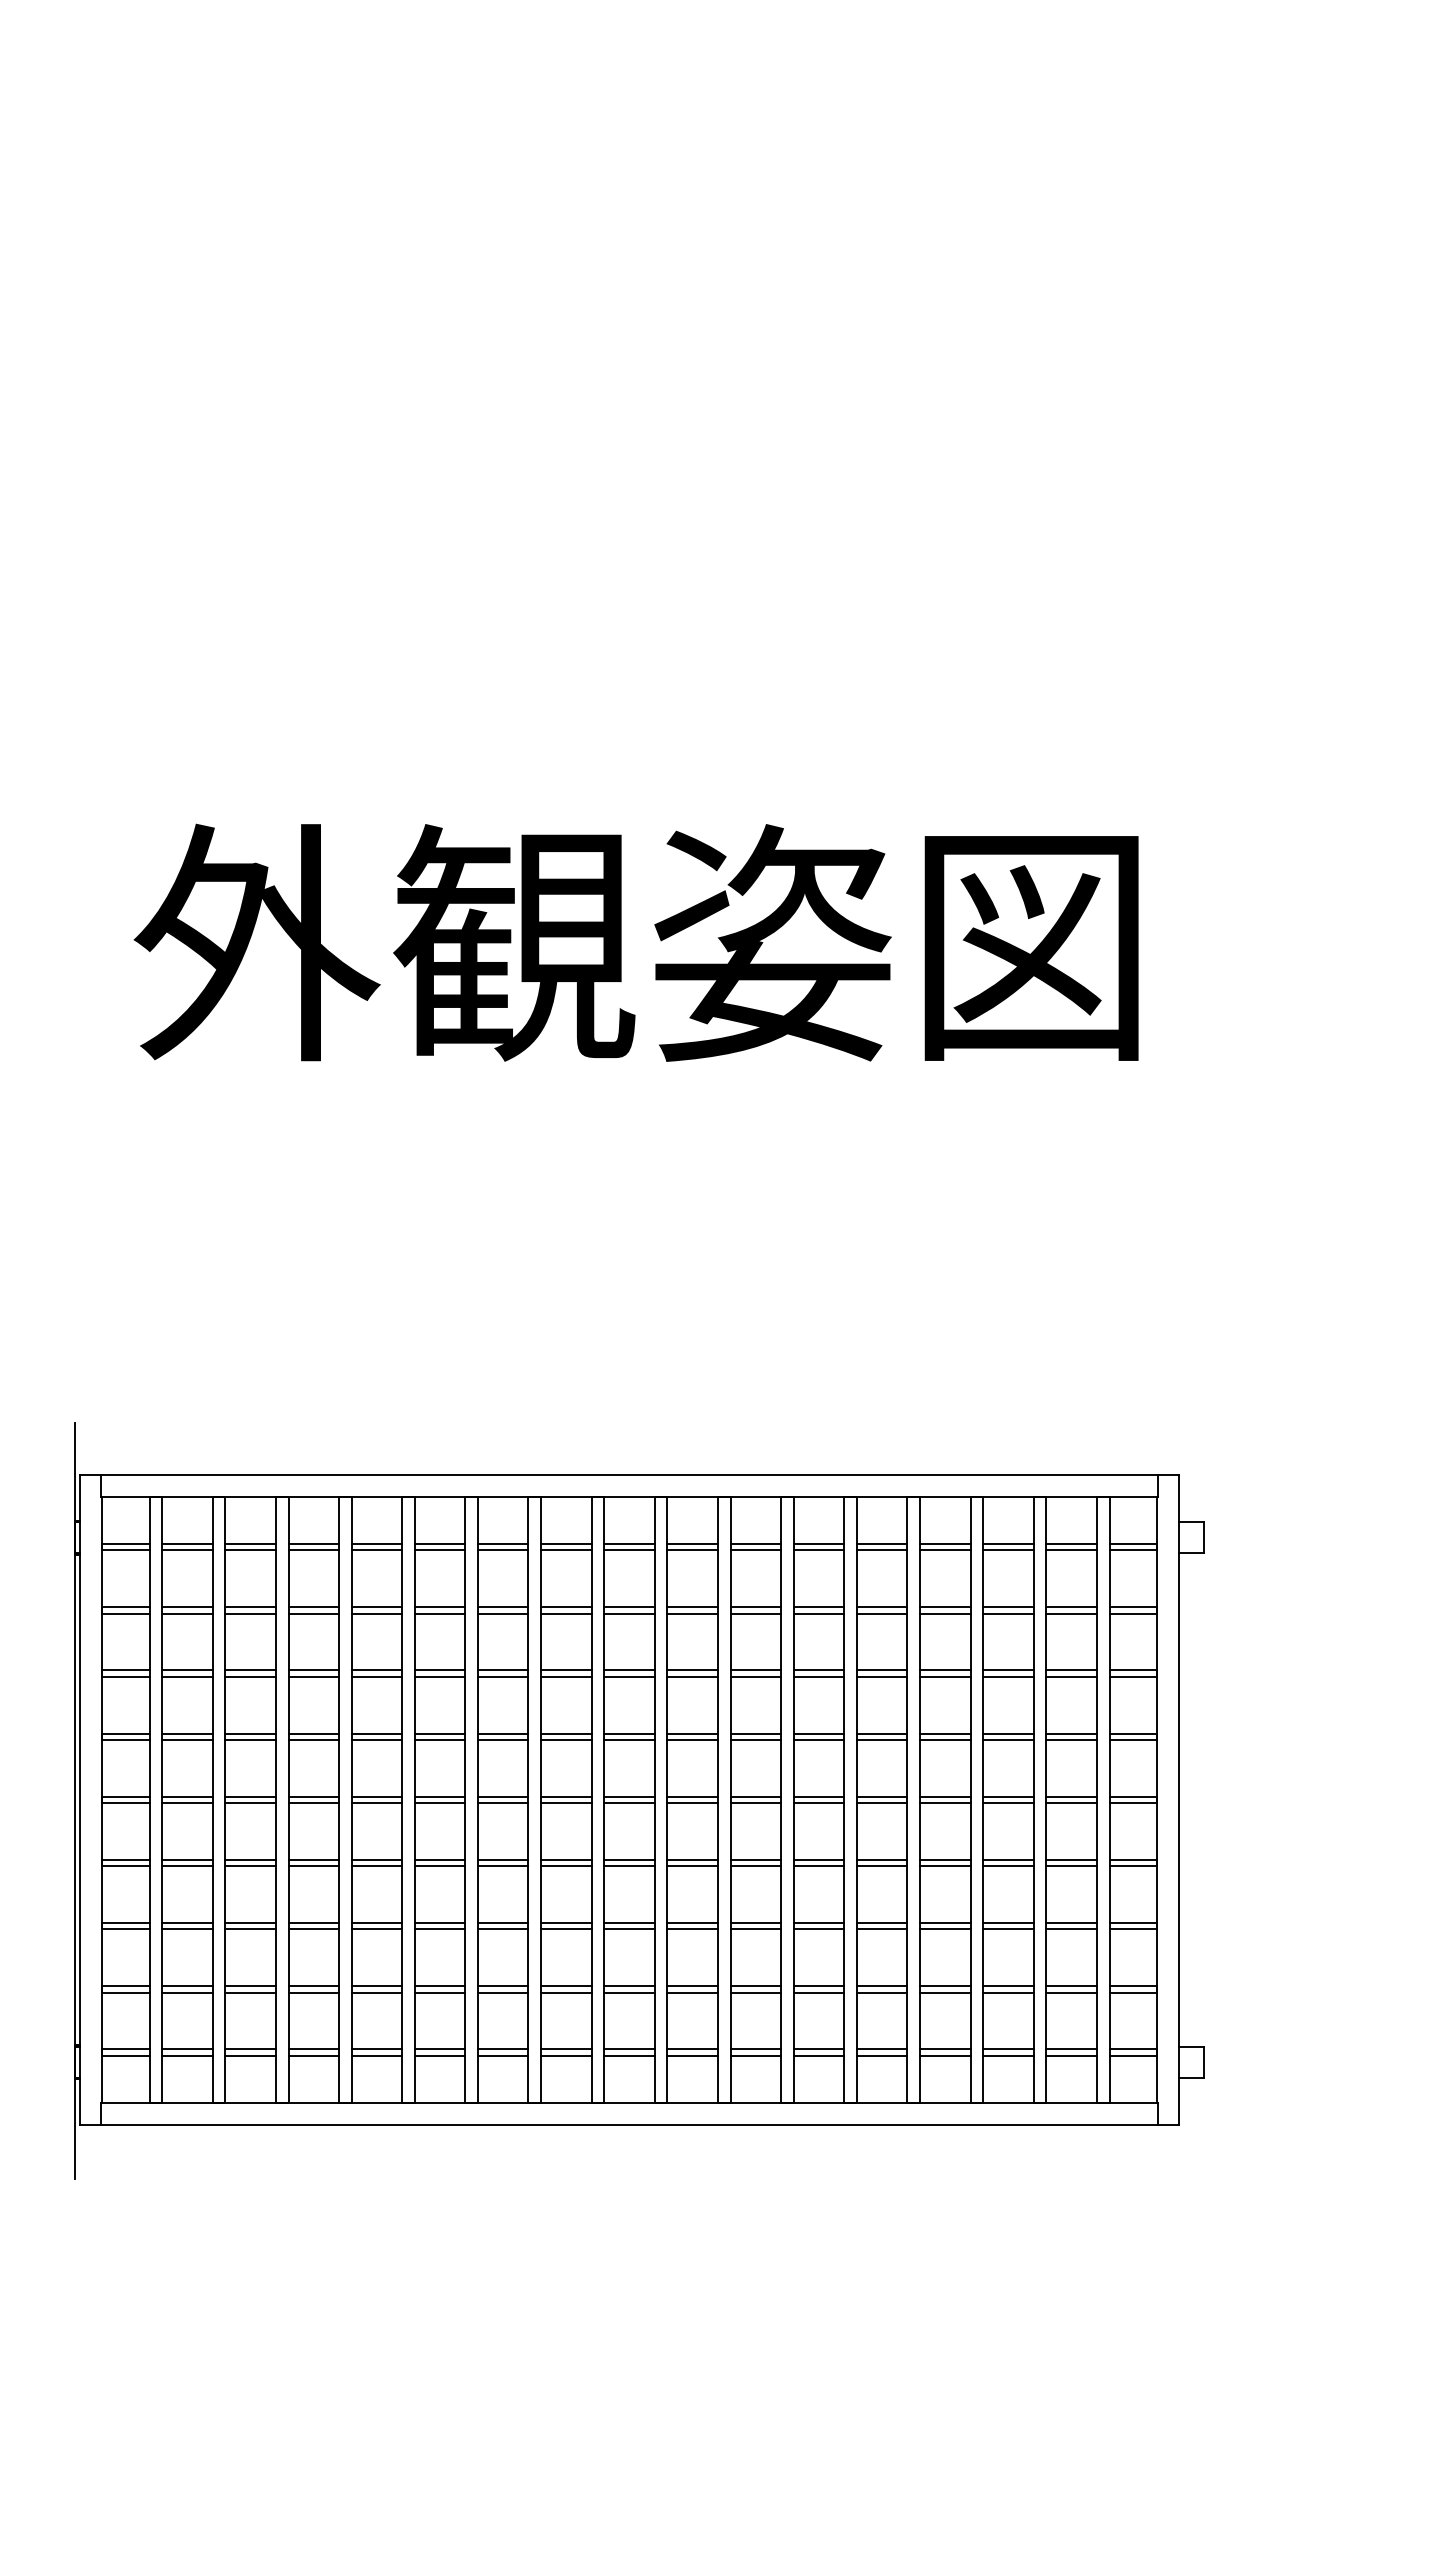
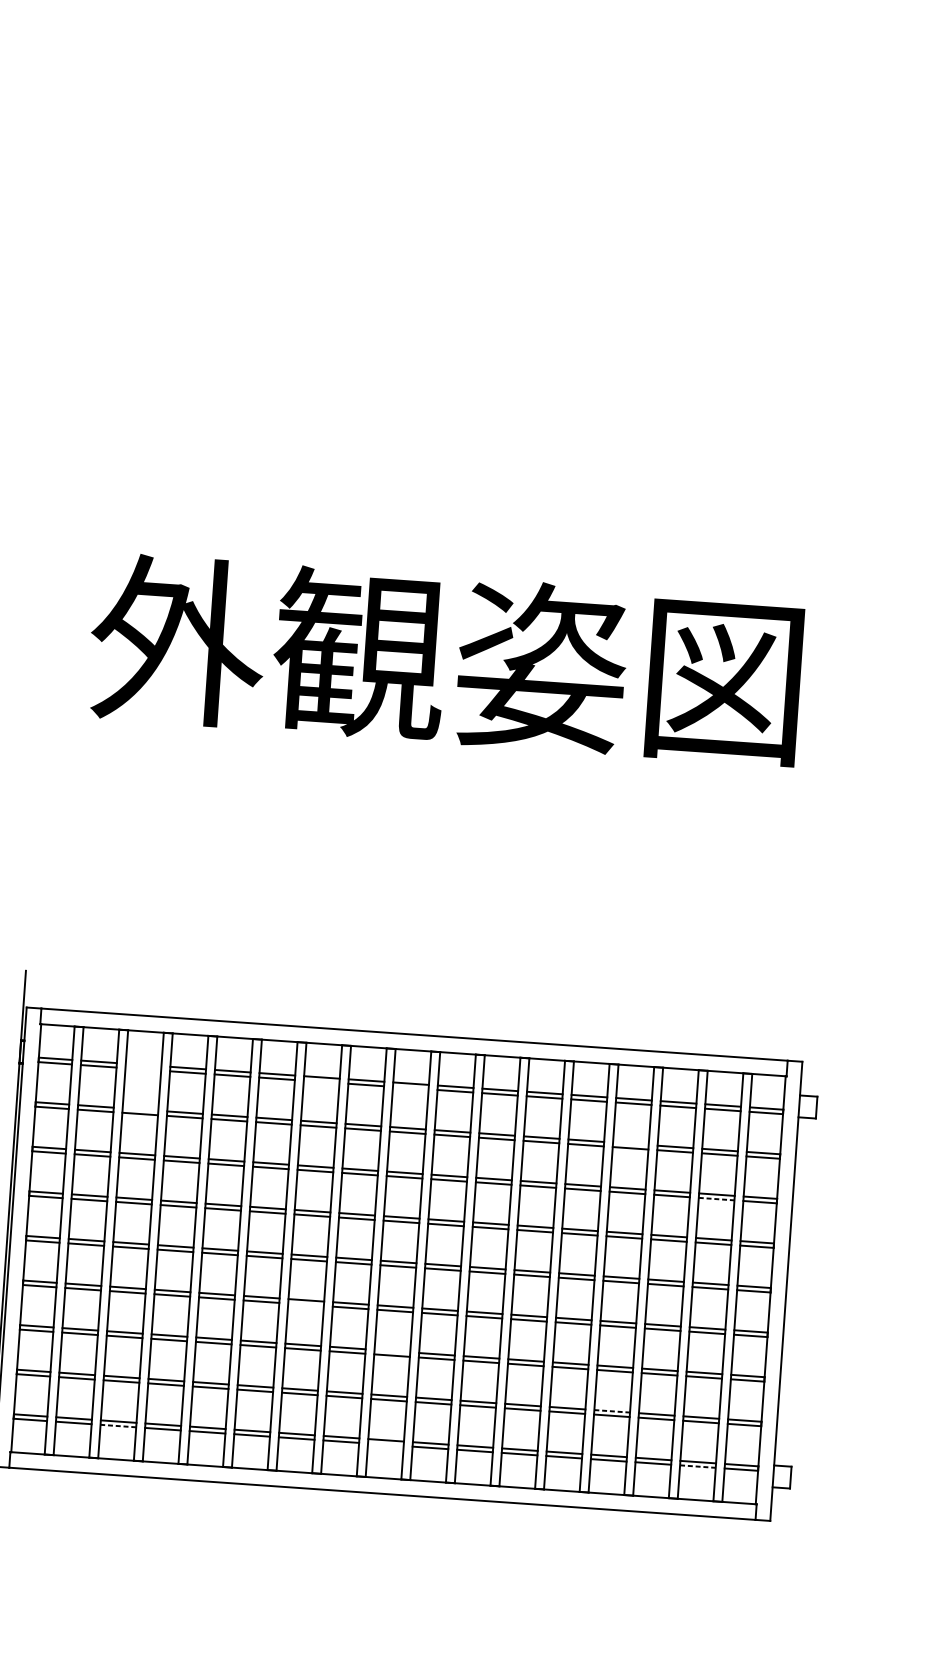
line: (250, 1544) -> (143, 1065), removed
line: (250, 1550) -> (143, 1069), removed
line: (502, 1550) -> (321, 1081), removed
line: (629, 1550) -> (410, 1088), removed
line: (250, 1607) -> (140, 1109), removed
line: (945, 1607) -> (631, 1144), removed
line: (1072, 1676) -> (717, 1198), solid -> dashed
line: (502, 1866) -> (305, 1304), removed
line: (629, 1923) -> (392, 1351), removed
line: (945, 1986) -> (612, 1411), solid -> dashed
line: (250, 2055) -> (118, 1425), solid -> dashed
line: (629, 2055) -> (385, 1444), removed
line: (1072, 2055) -> (698, 1466), solid -> dashed

